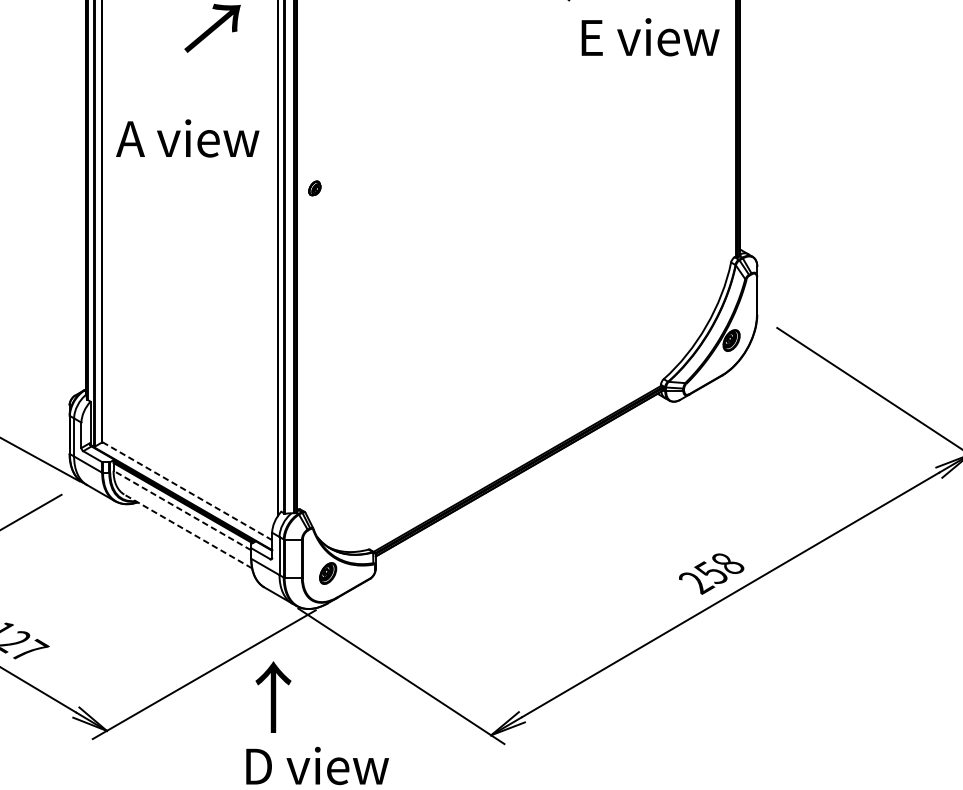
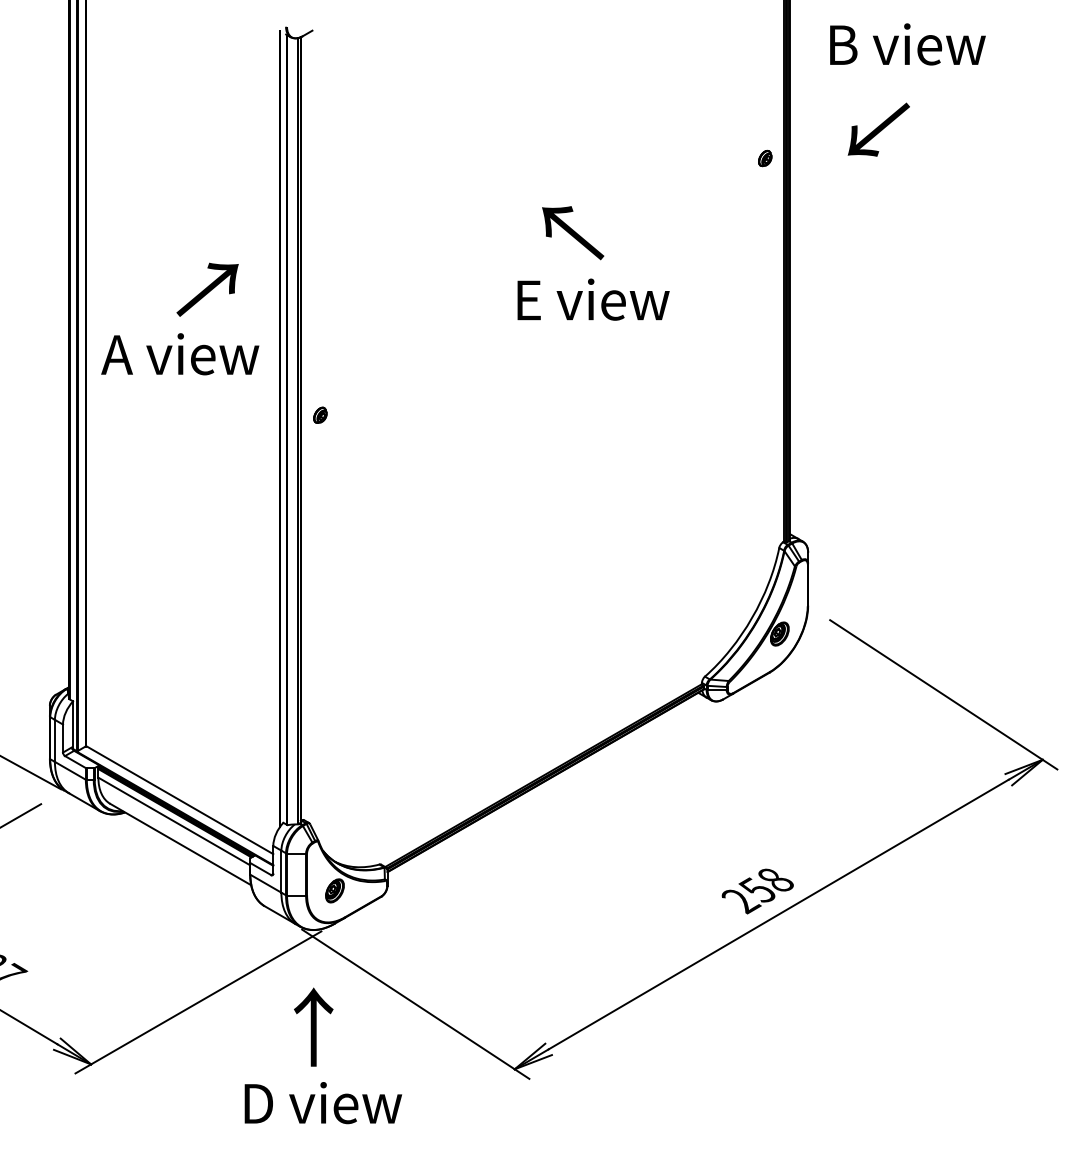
text: (650, 37) -> (593, 299), moved
text: (188, 138) -> (180, 354), moved
part: (314, 187) -> (320, 414), moved
line: (187, 490) -> (179, 799), dashed -> solid
line: (182, 510) -> (174, 821), dashed -> solid
line: (188, 531) -> (180, 844), dashed -> solid
text: (273, 696) -> (313, 1026), moved

